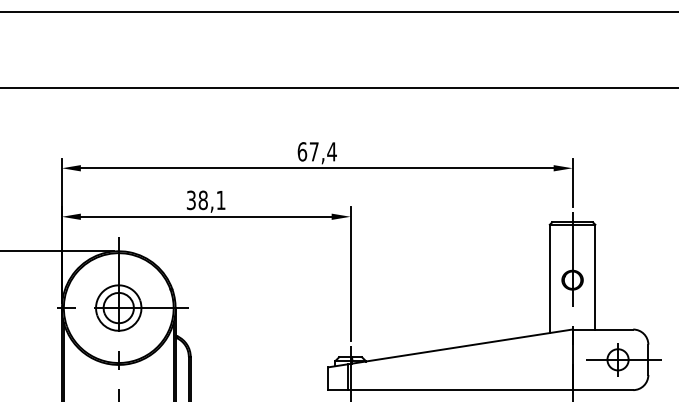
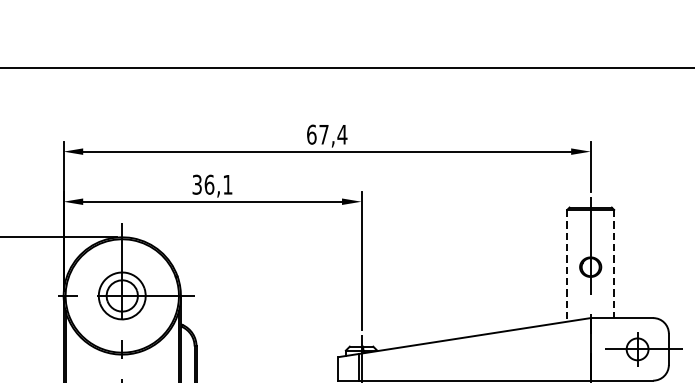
text: (202, 199) -> (208, 183), 38,1 -> 36,1
line: (595, 277) -> (614, 264), solid -> dashed
line: (549, 279) -> (566, 266), solid -> dashed

